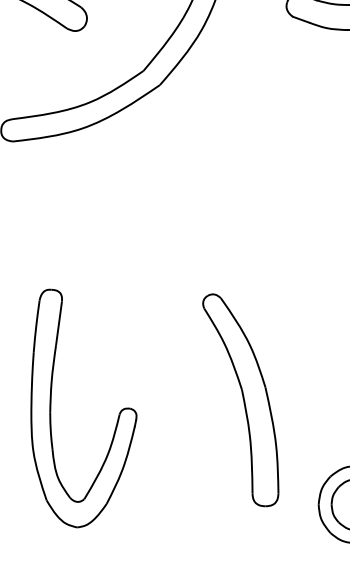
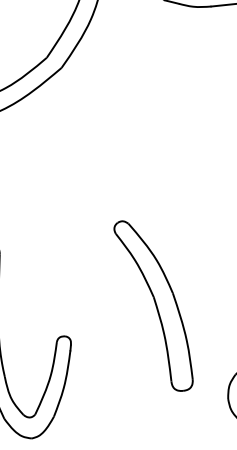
part: (240, 400) -> (153, 306), moved

